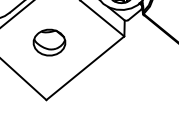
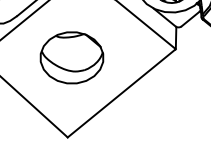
part: (49, 42) -> (71, 57), size x1.43

